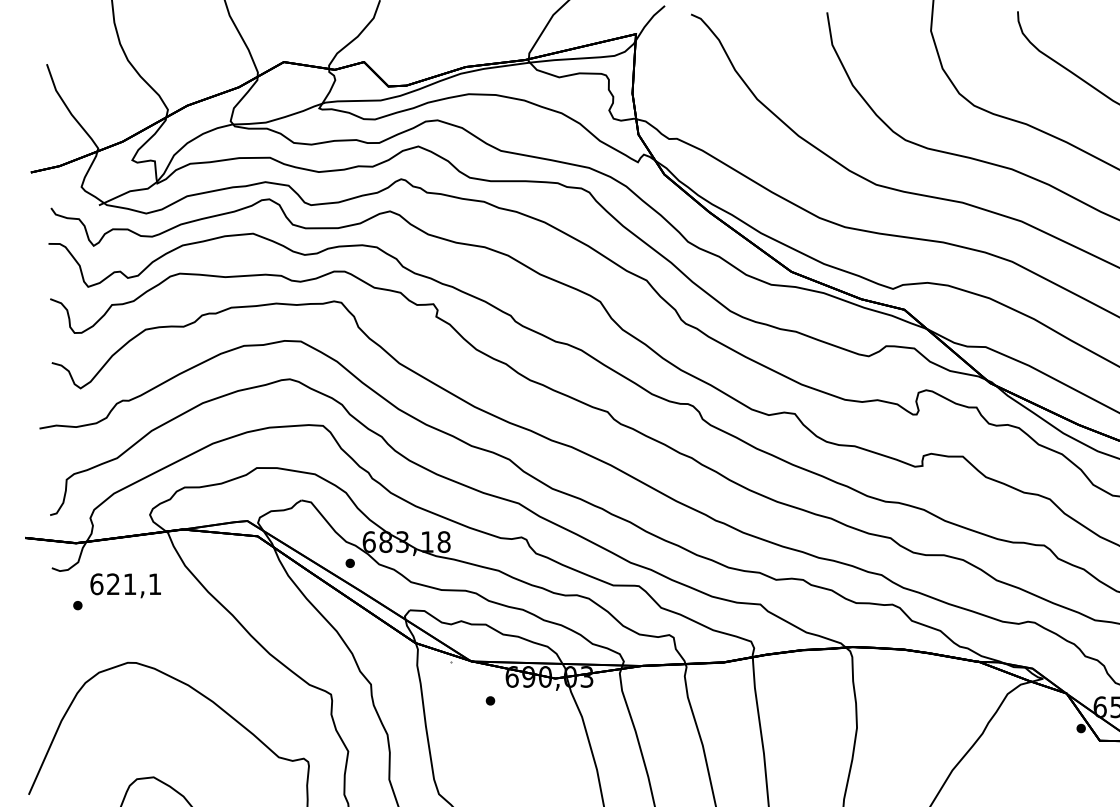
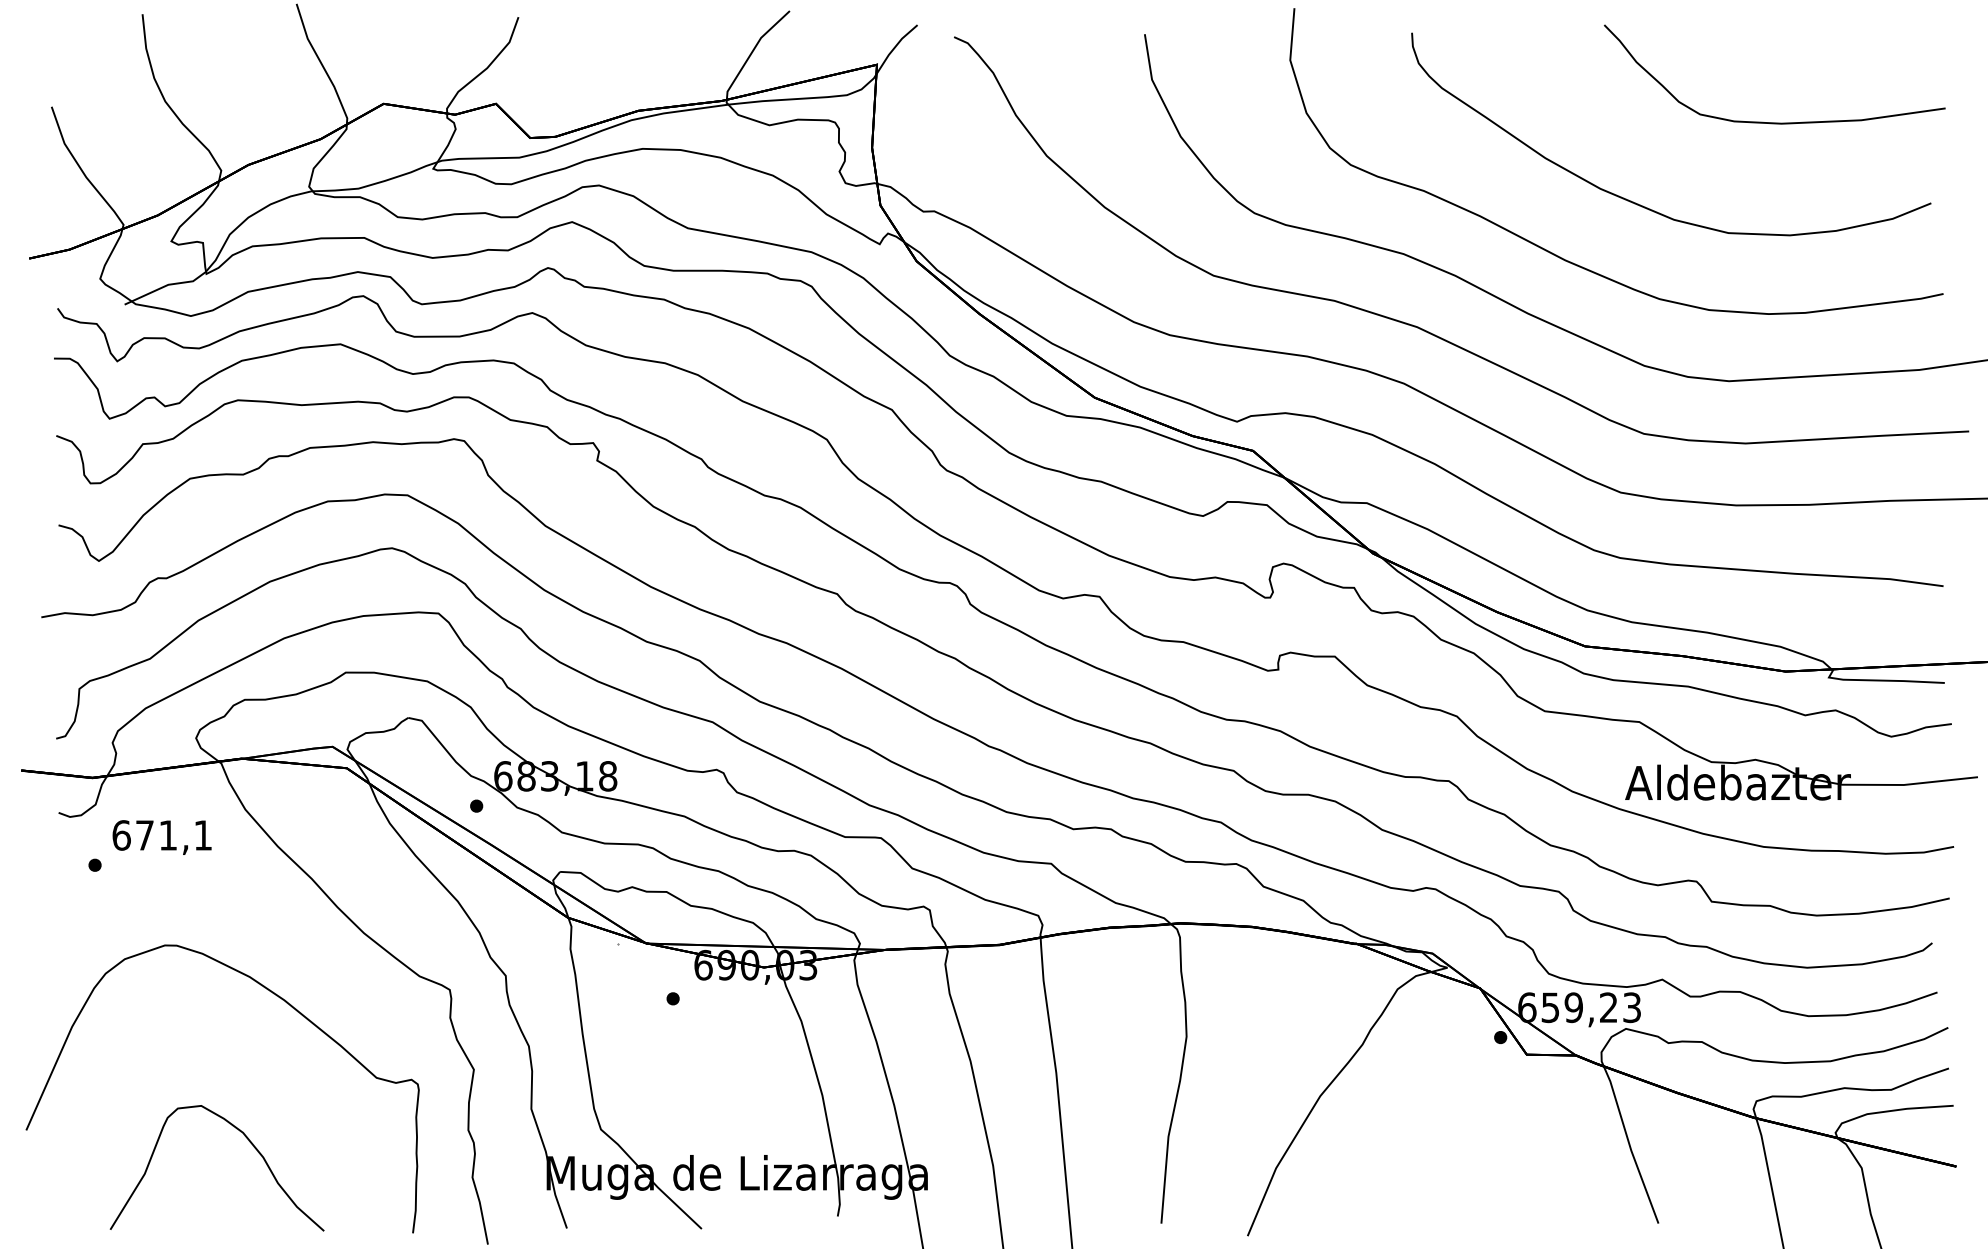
text: (113, 584) -> (144, 835), 621,1 -> 671,1

